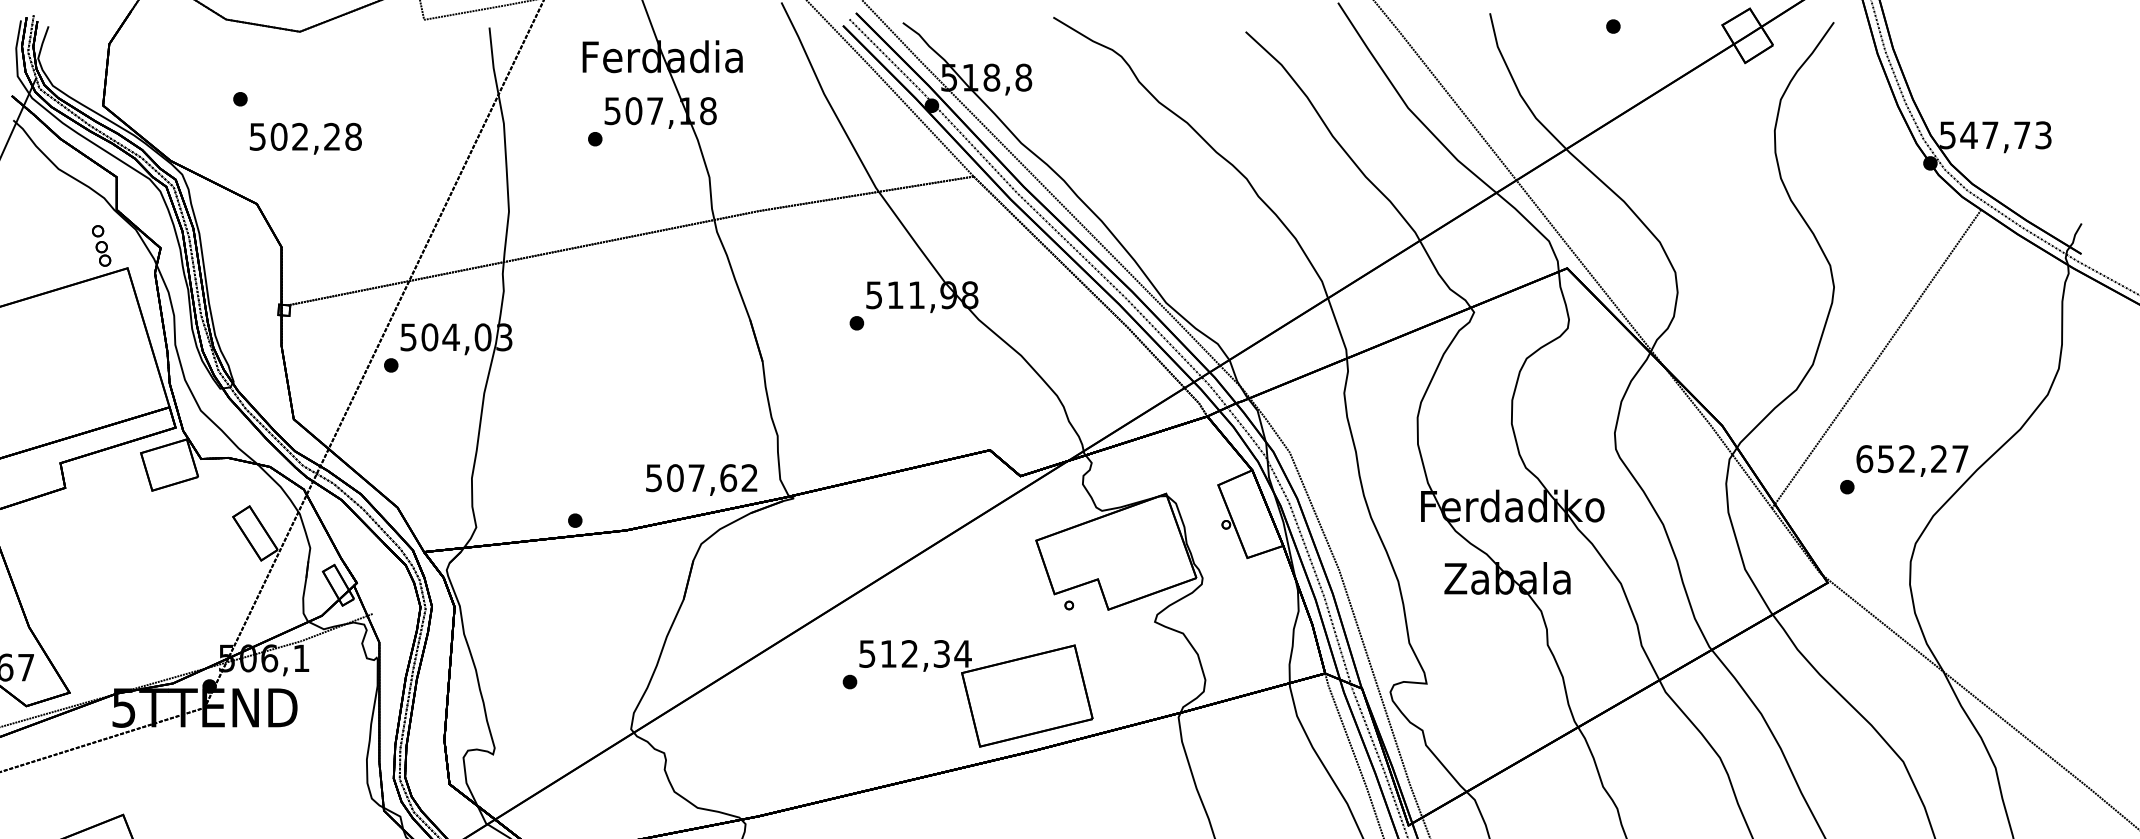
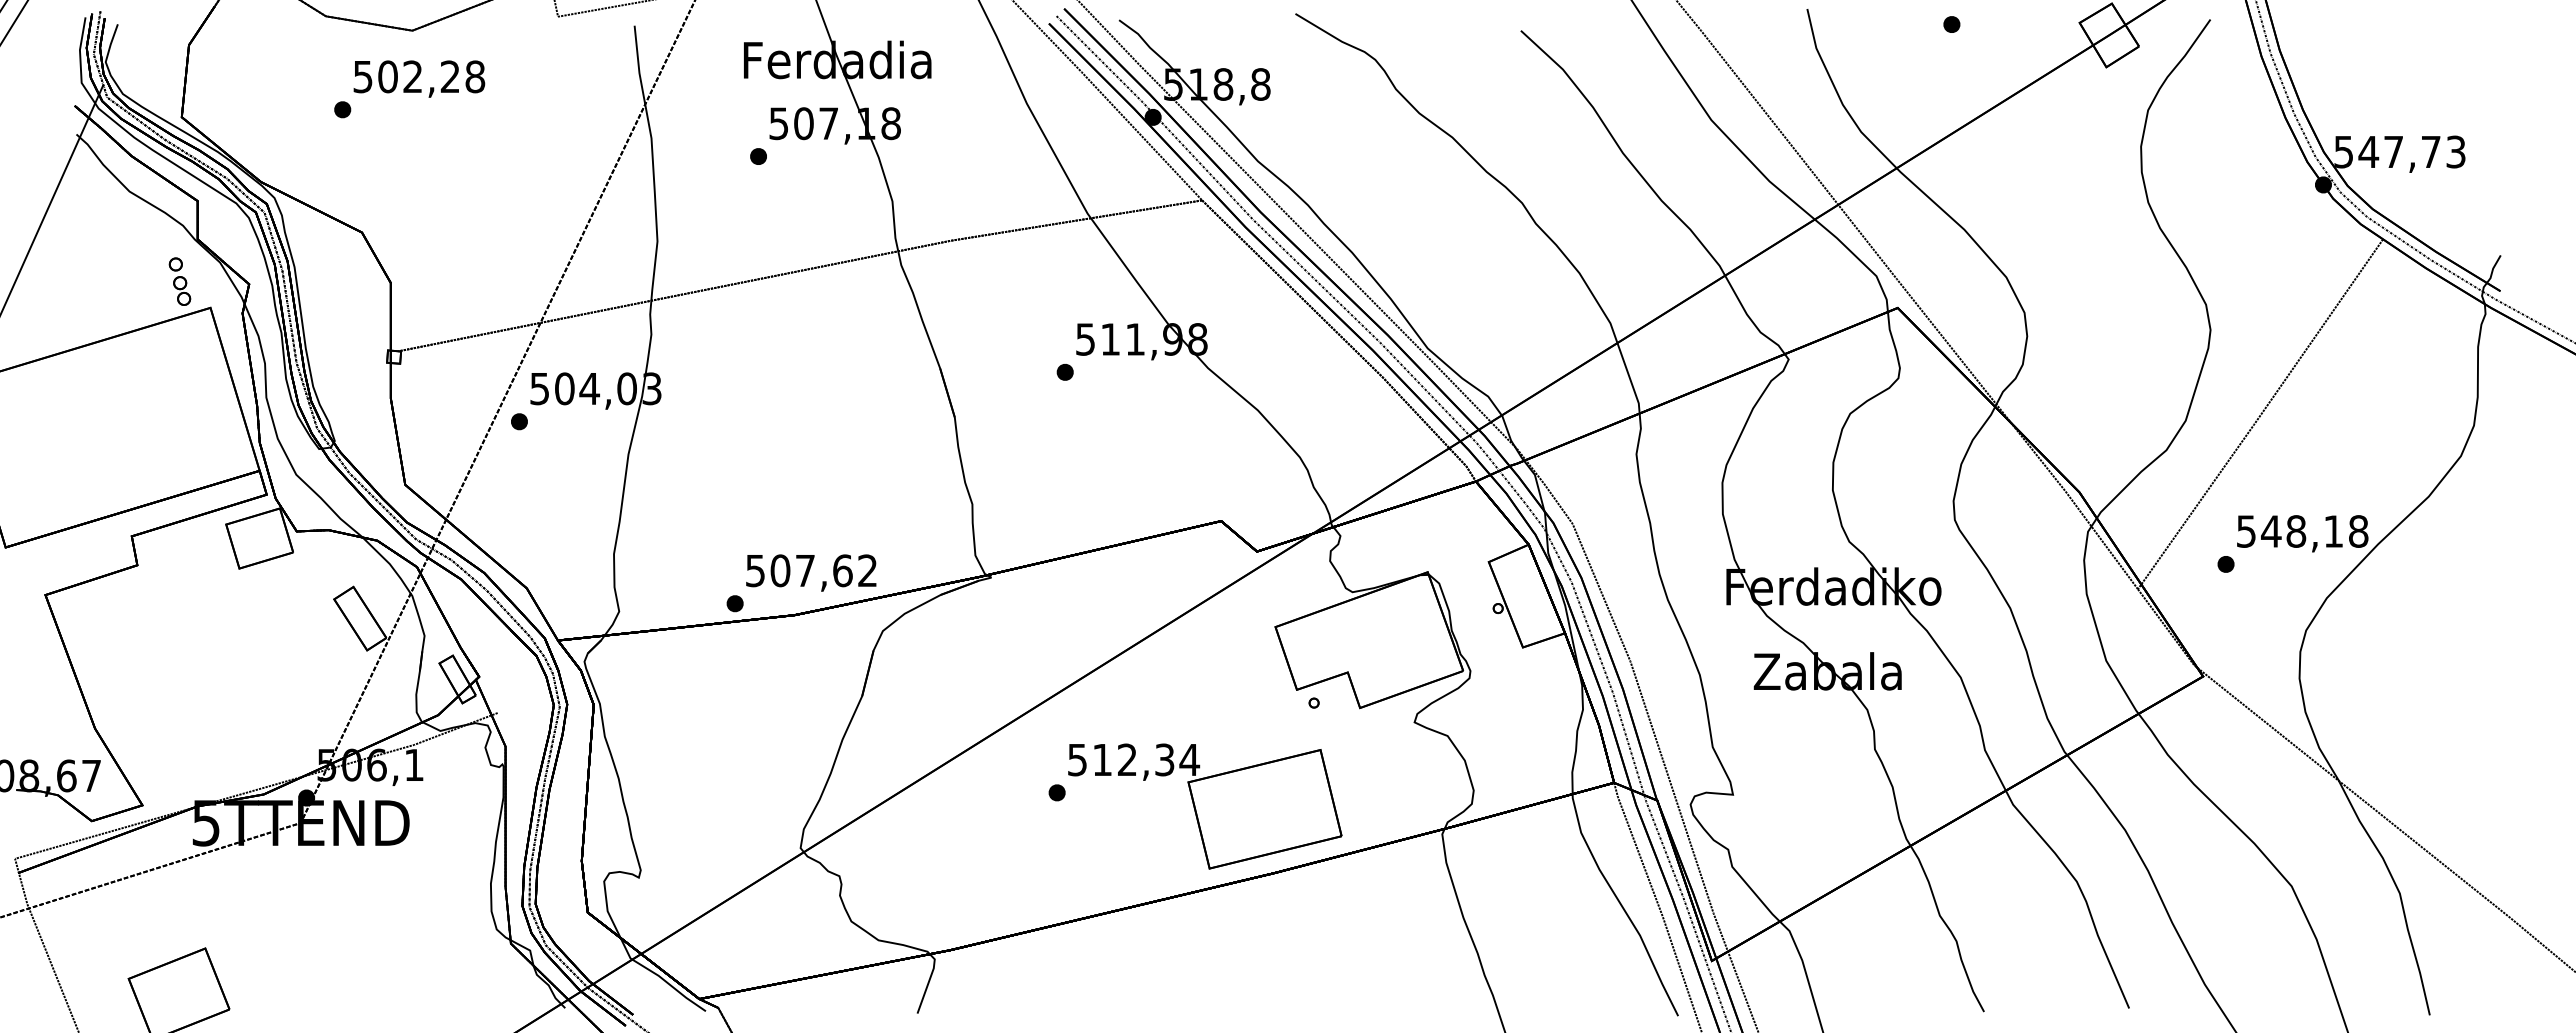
text: (305, 138) -> (419, 78), moved
text: (1912, 459) -> (2302, 531), 652,27 -> 548,18
text: (701, 479) -> (811, 572), moved

